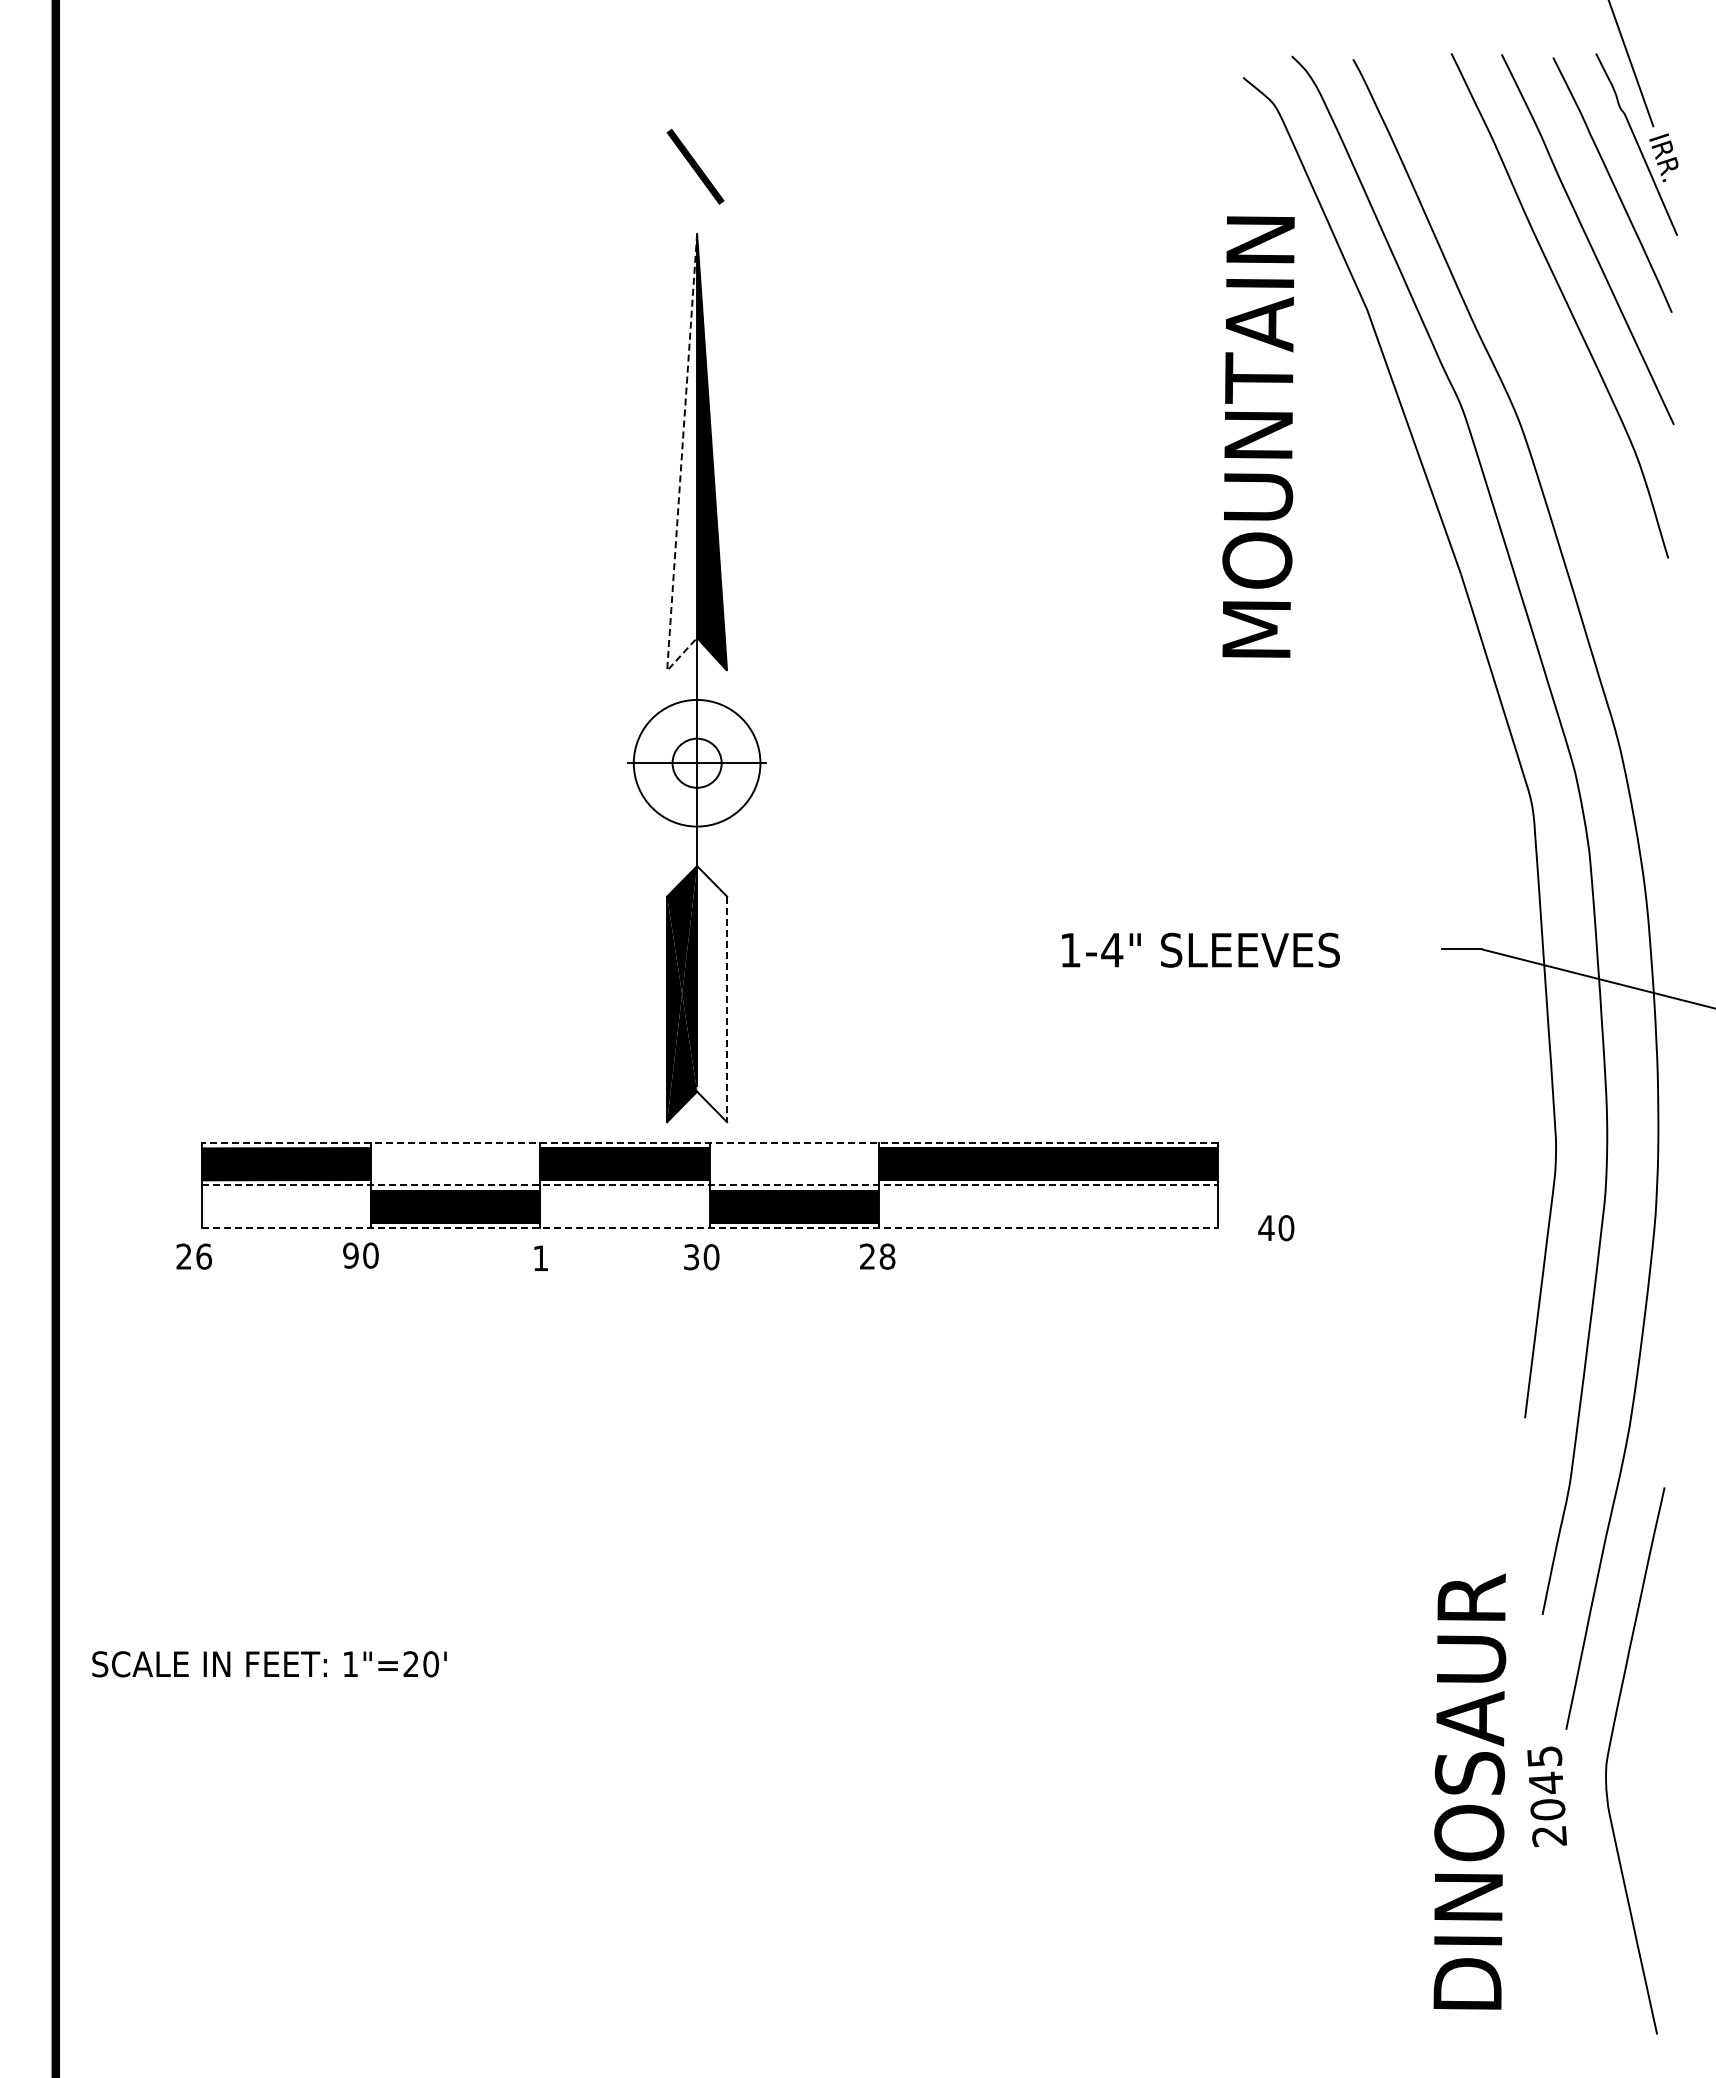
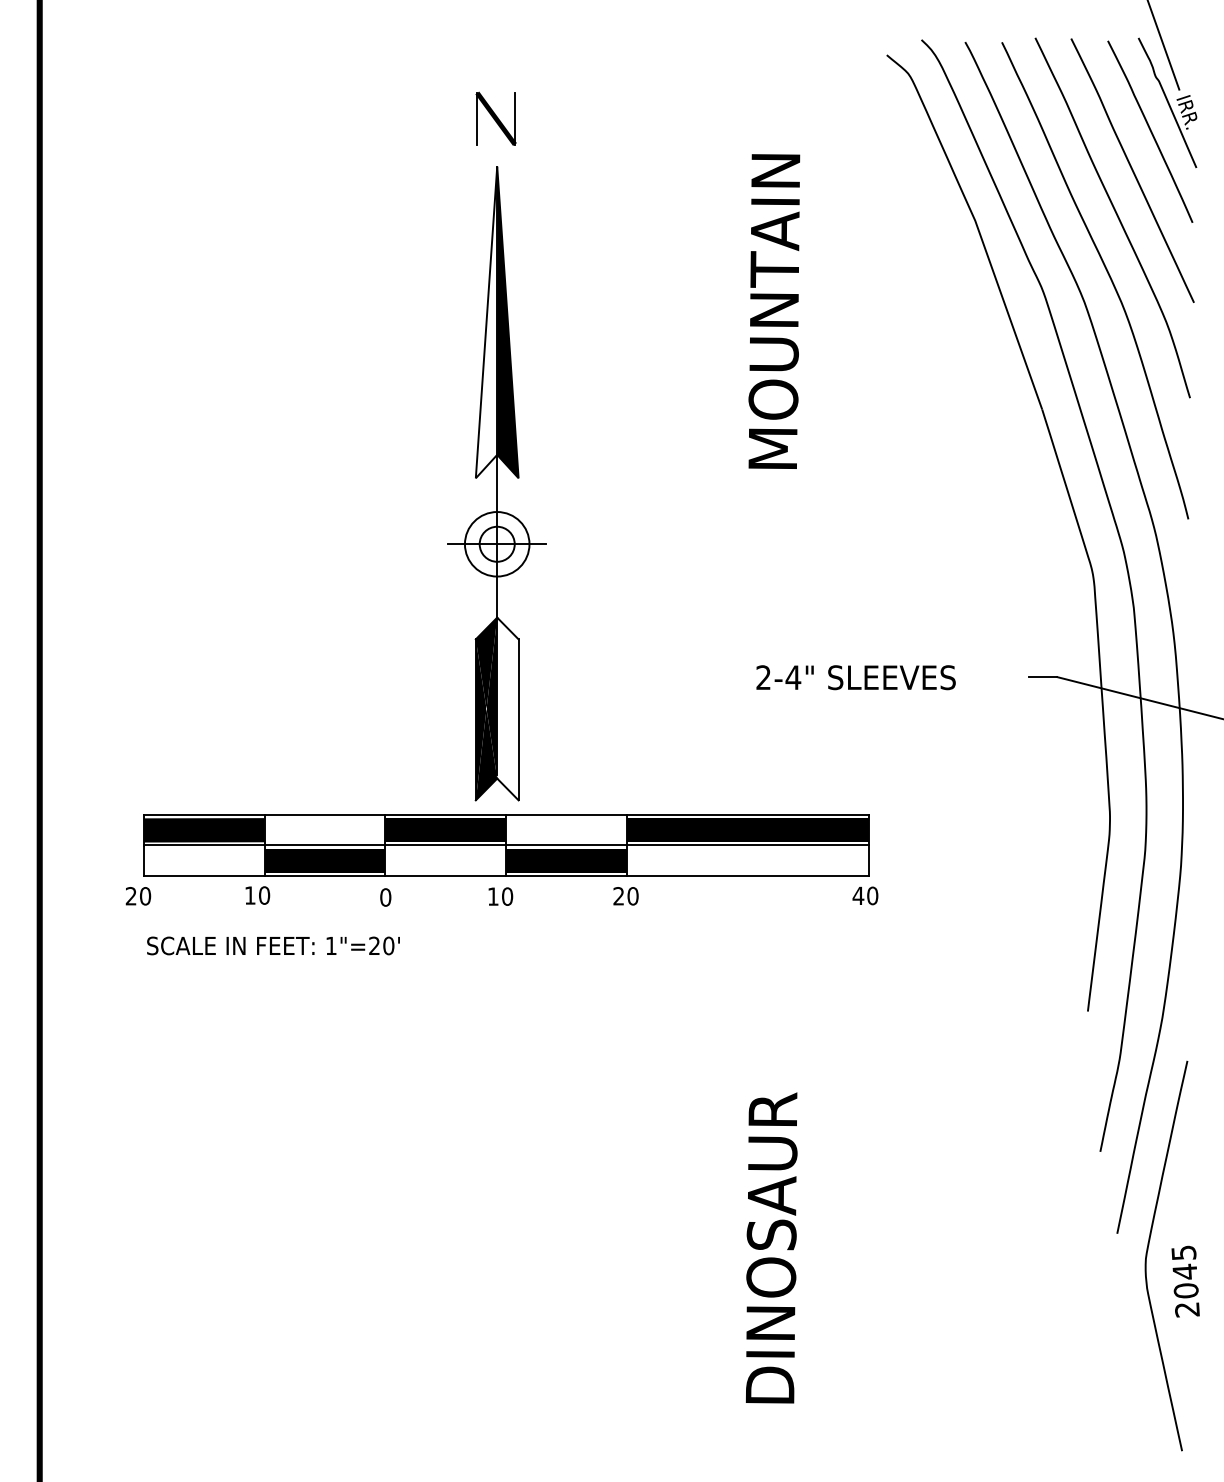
line: (669, 166) -> (477, 118), added
line: (722, 166) -> (515, 118), added
curve: (1553, 385) -> (1108, 274), added
text: (1258, 436) -> (774, 311), moved
line: (680, 475) -> (485, 338), dashed -> solid
circle: (696, 763) -> (496, 544), size x0.71
text: (1070, 949) -> (763, 677), 1-4" -> 2-4"
line: (727, 1009) -> (518, 719), dashed -> solid
line: (709, 1142) -> (506, 814), dashed -> solid
line: (710, 1185) -> (506, 845), dashed -> solid
line: (710, 1227) -> (506, 875), dashed -> solid
text: (1276, 1228) -> (865, 896), moved
text: (350, 1255) -> (249, 895), 90 -> 10
text: (204, 1256) -> (145, 896), 26 -> 20
text: (887, 1256) -> (633, 896), 28 -> 20
text: (691, 1257) -> (493, 896), 30 -> 10
text: (540, 1258) -> (385, 897), 1 -> 0
text: (269, 1664) -> (273, 946), moved
text: (1469, 1791) -> (771, 1247), moved
text: (1546, 1796) -> (1185, 1281), moved

